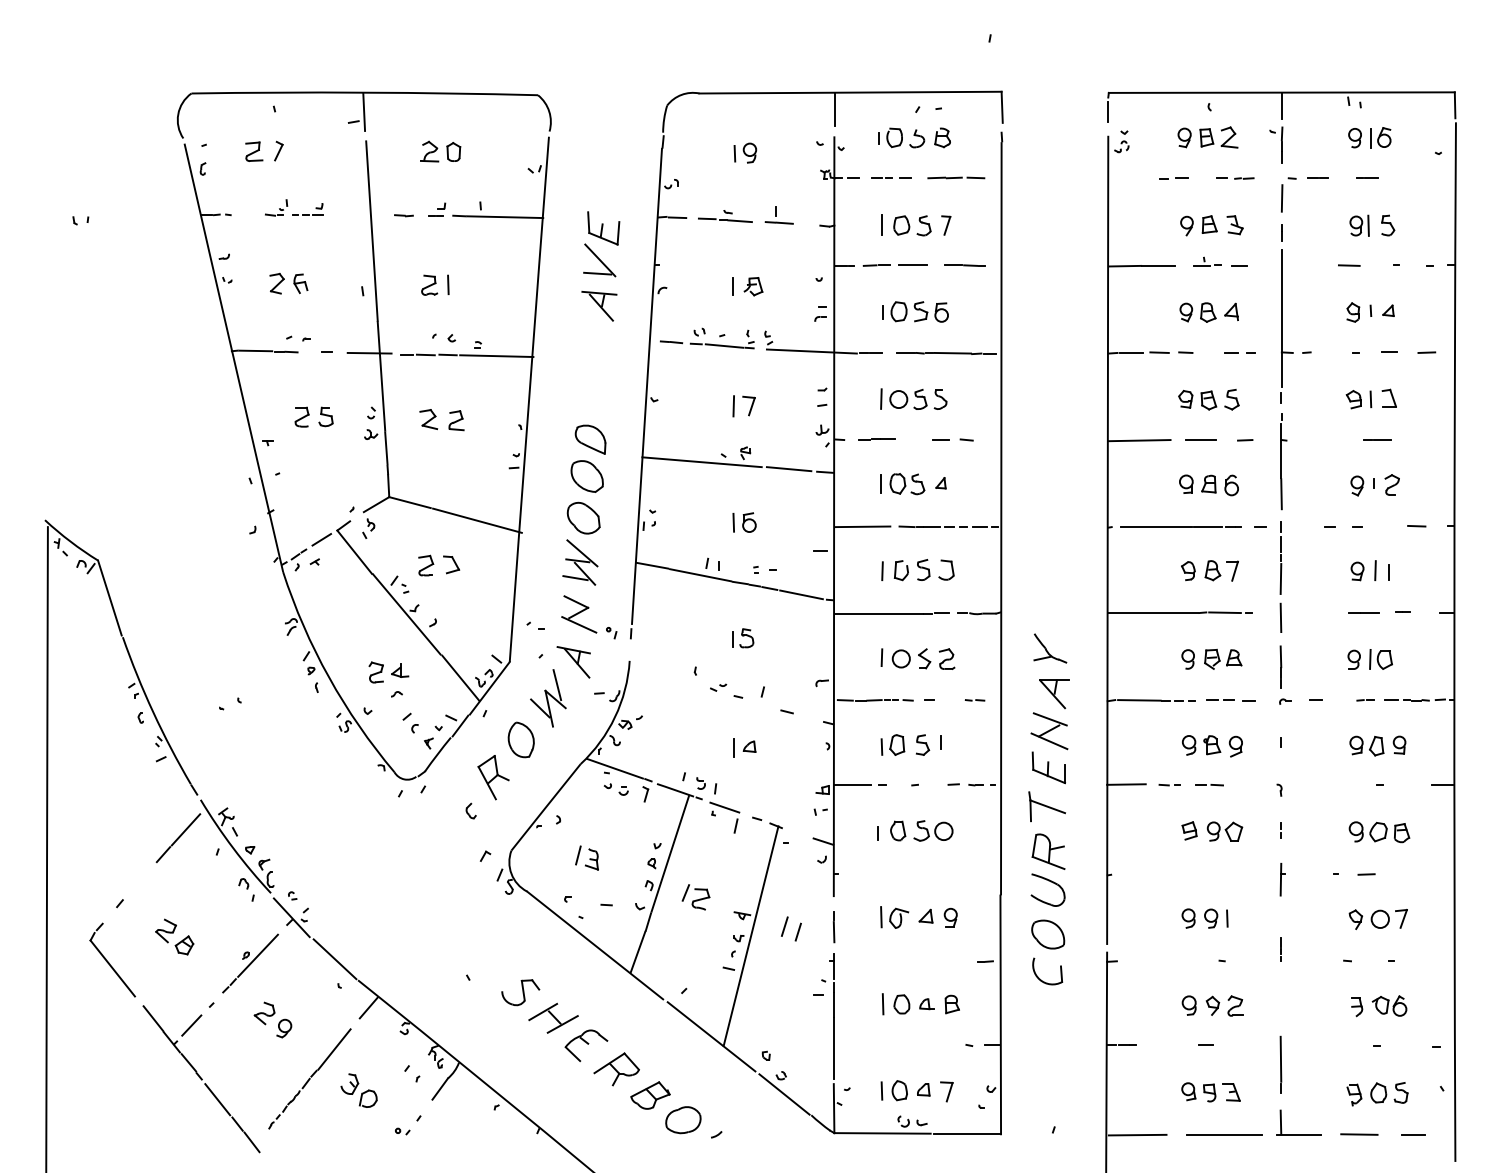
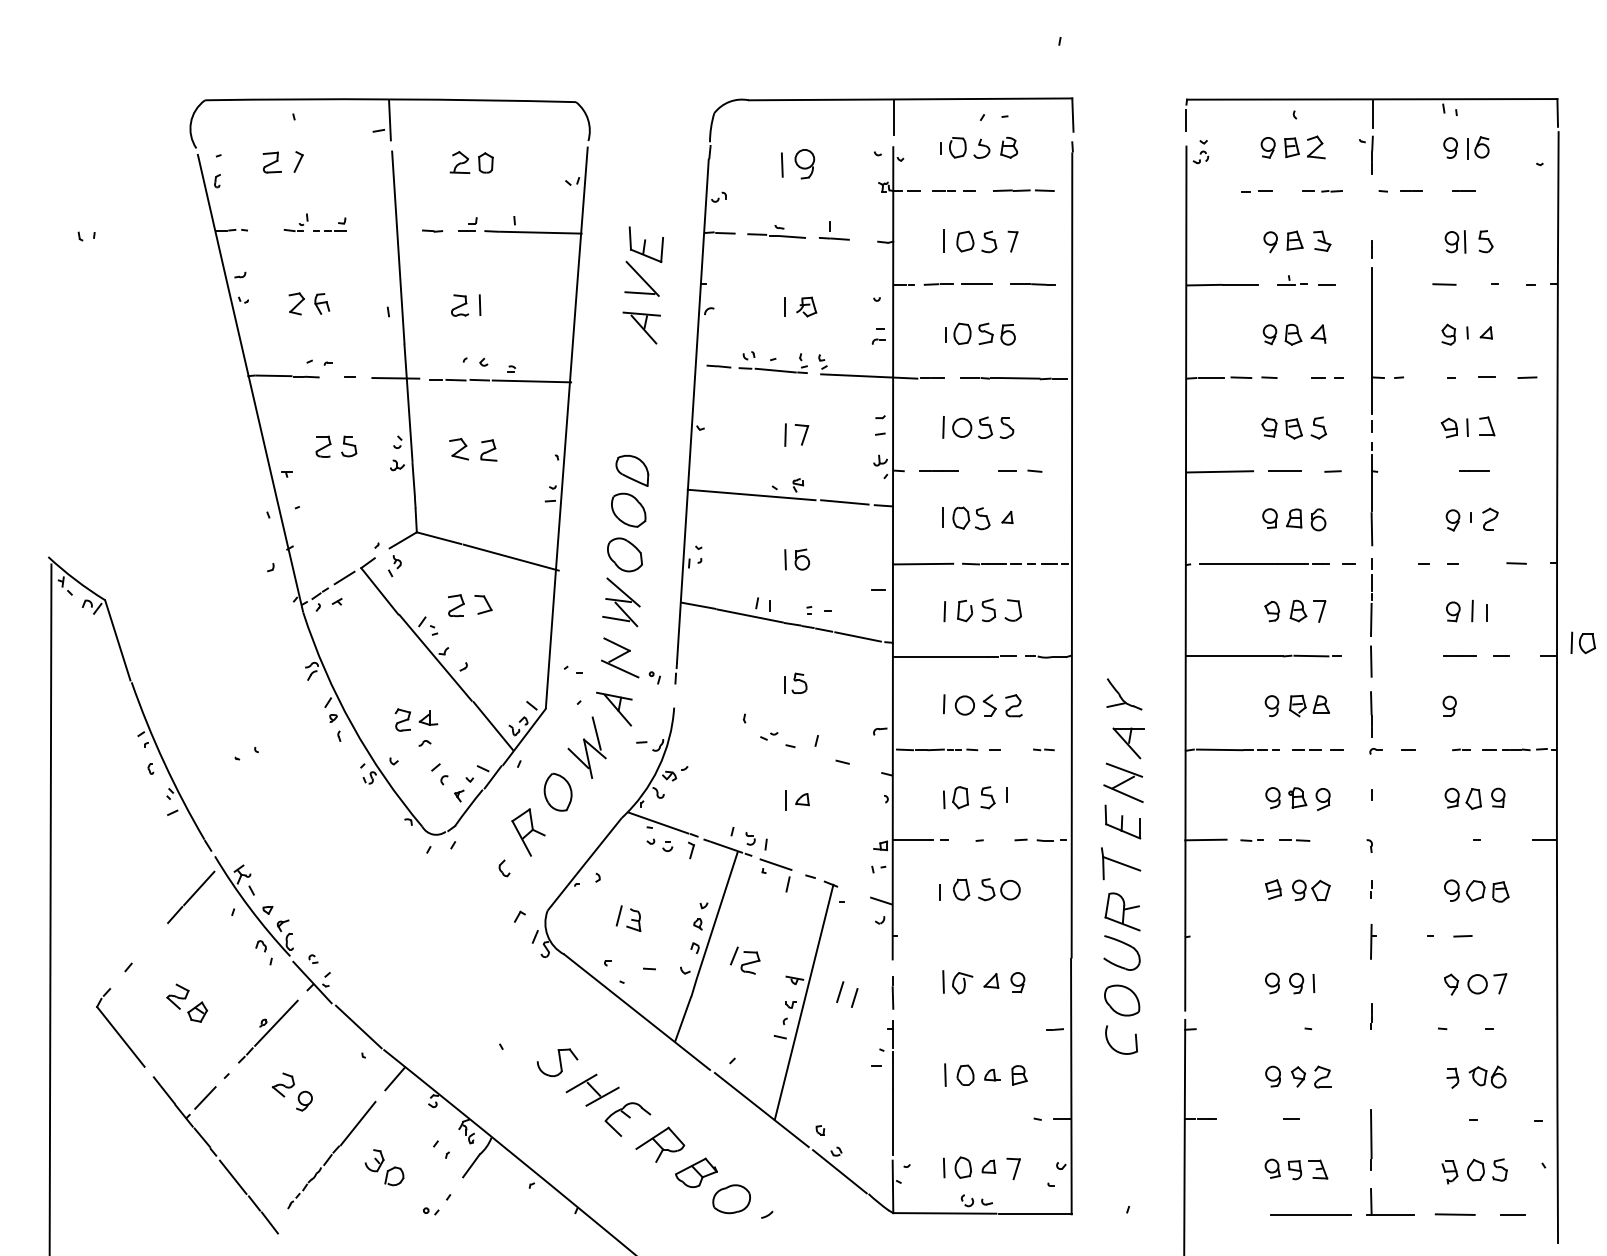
part: (745, 152) -> (798, 163), size x1.4
line: (1281, 198) -> (1371, 212), removed
part: (1380, 659) -> (1582, 642), moved
line: (1137, 1134) -> (1217, 1214), removed

